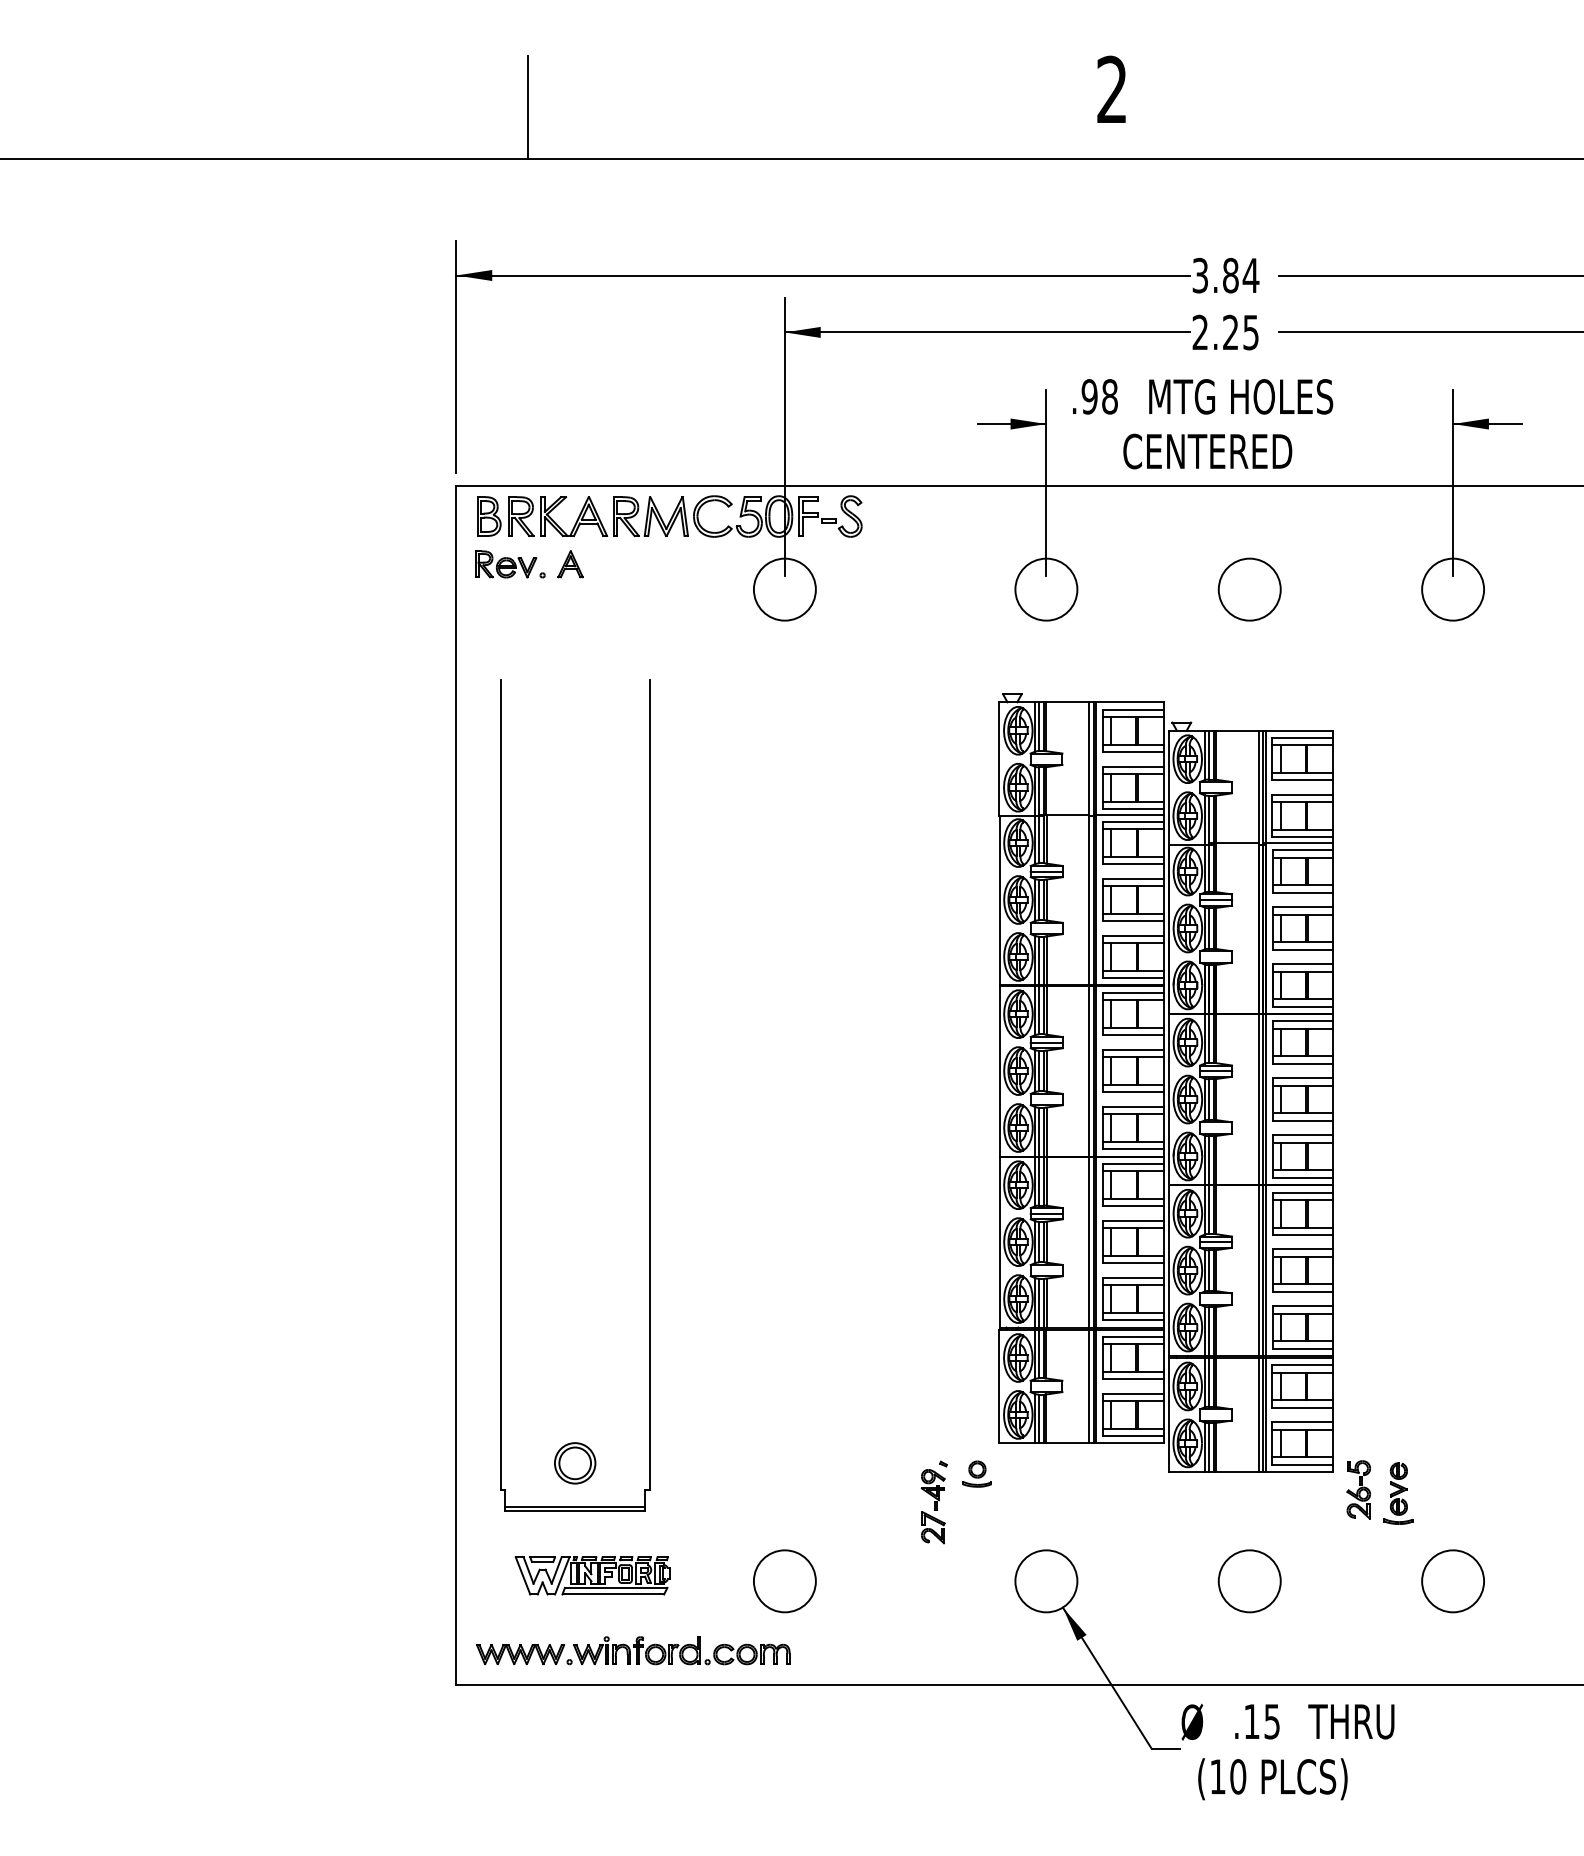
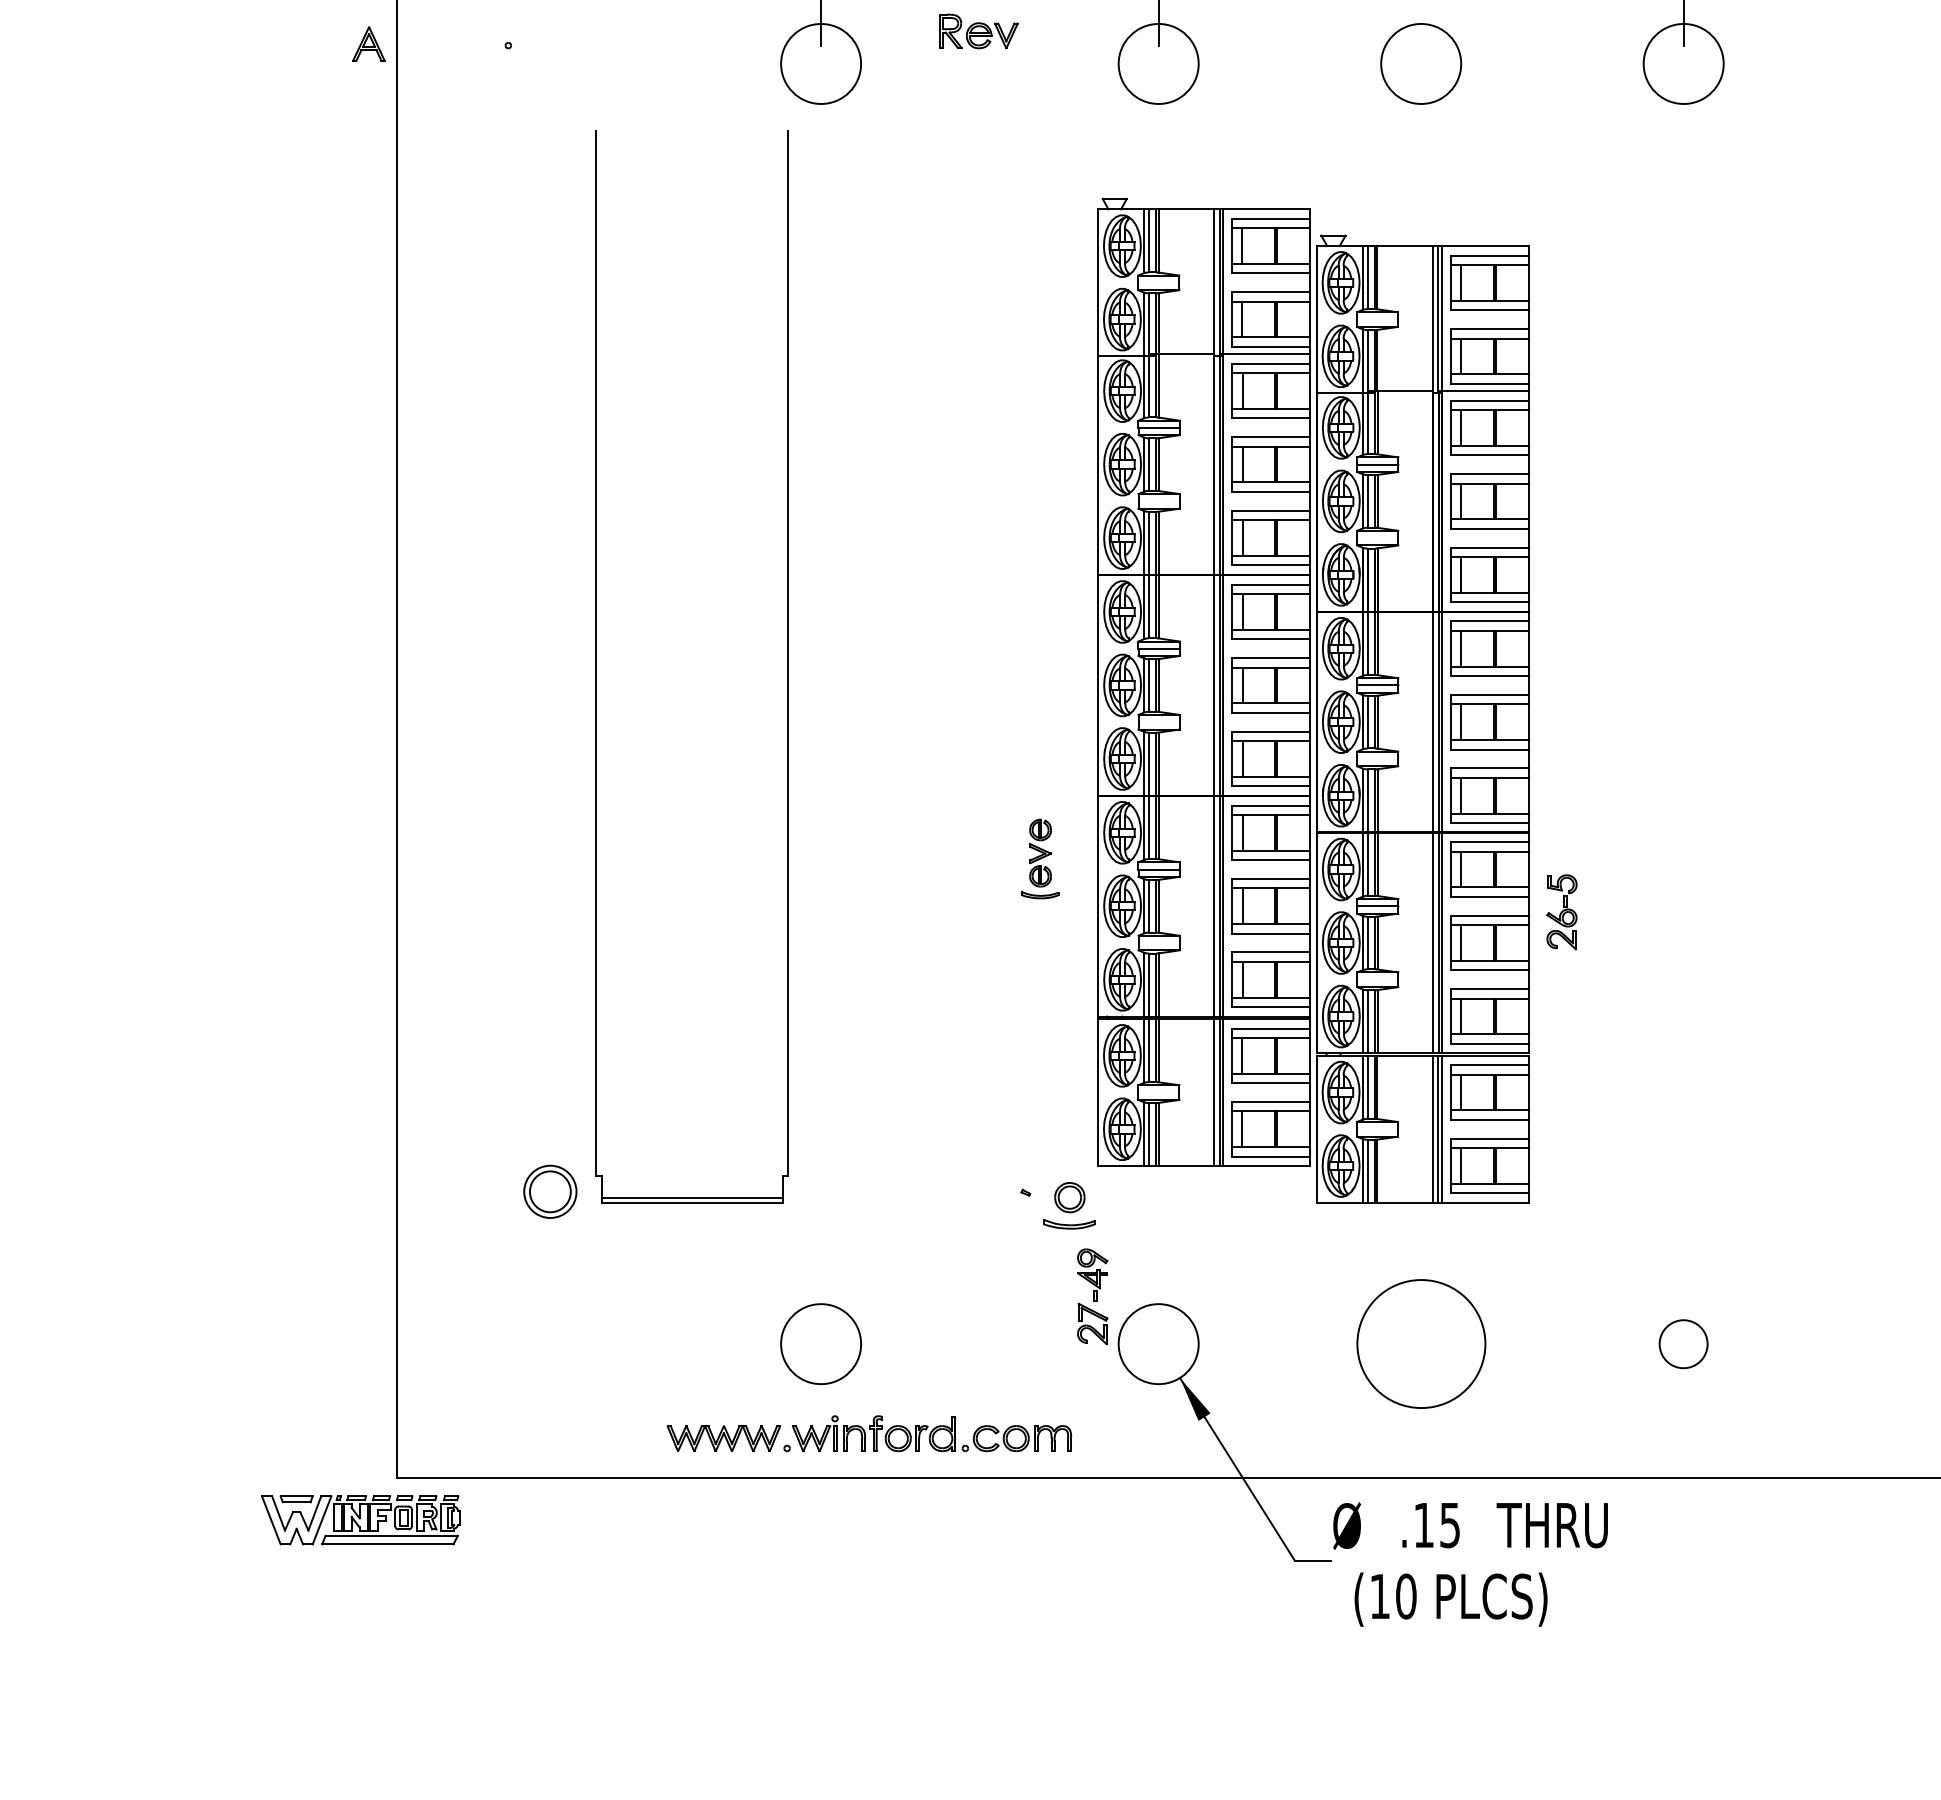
part: (506, 564) -> (979, 31), moved
part: (570, 564) -> (368, 44), moved
part: (501, 1095) -> (597, 666), moved
part: (976, 1473) -> (1068, 1204), size x1.4
part: (1358, 1489) -> (1561, 911), moved
part: (1398, 1493) -> (1040, 858), moved
part: (932, 1506) -> (1091, 1296), moved
part: (592, 1575) -> (361, 1519), moved
circle: (1249, 1581) -> (1420, 1344), size x1.6
circle: (1452, 1581) -> (1682, 1344), size x0.6
part: (633, 1650) -> (869, 1433), moved

